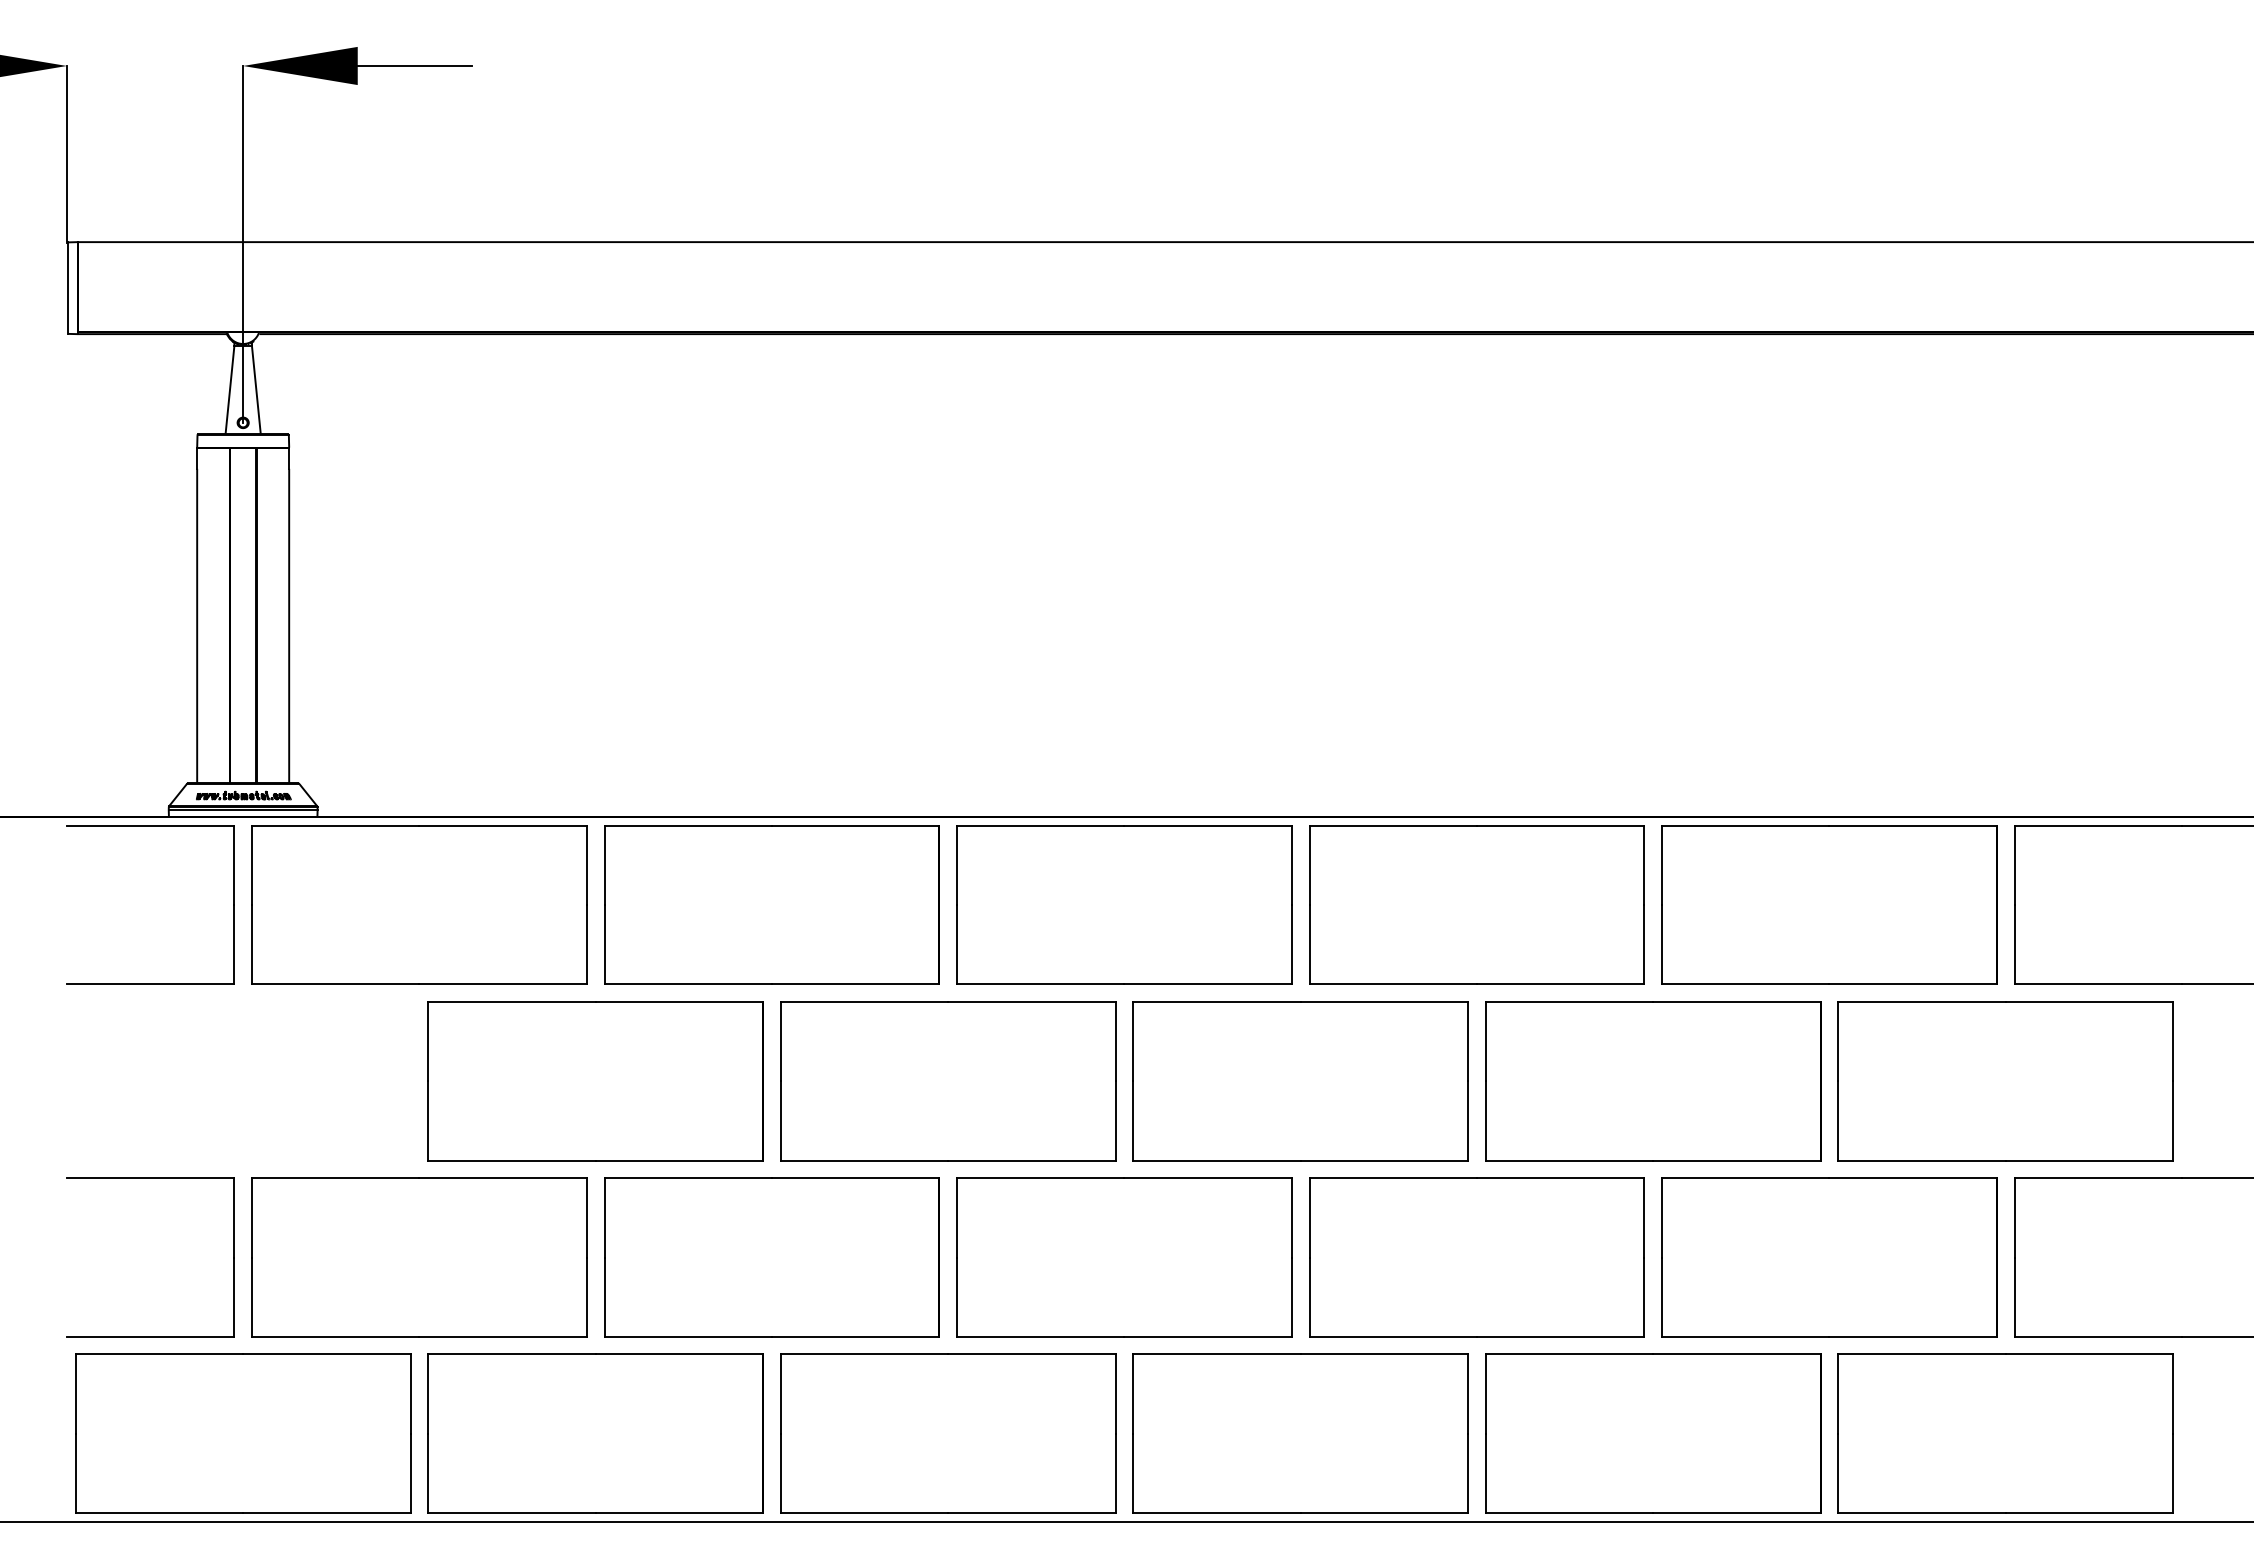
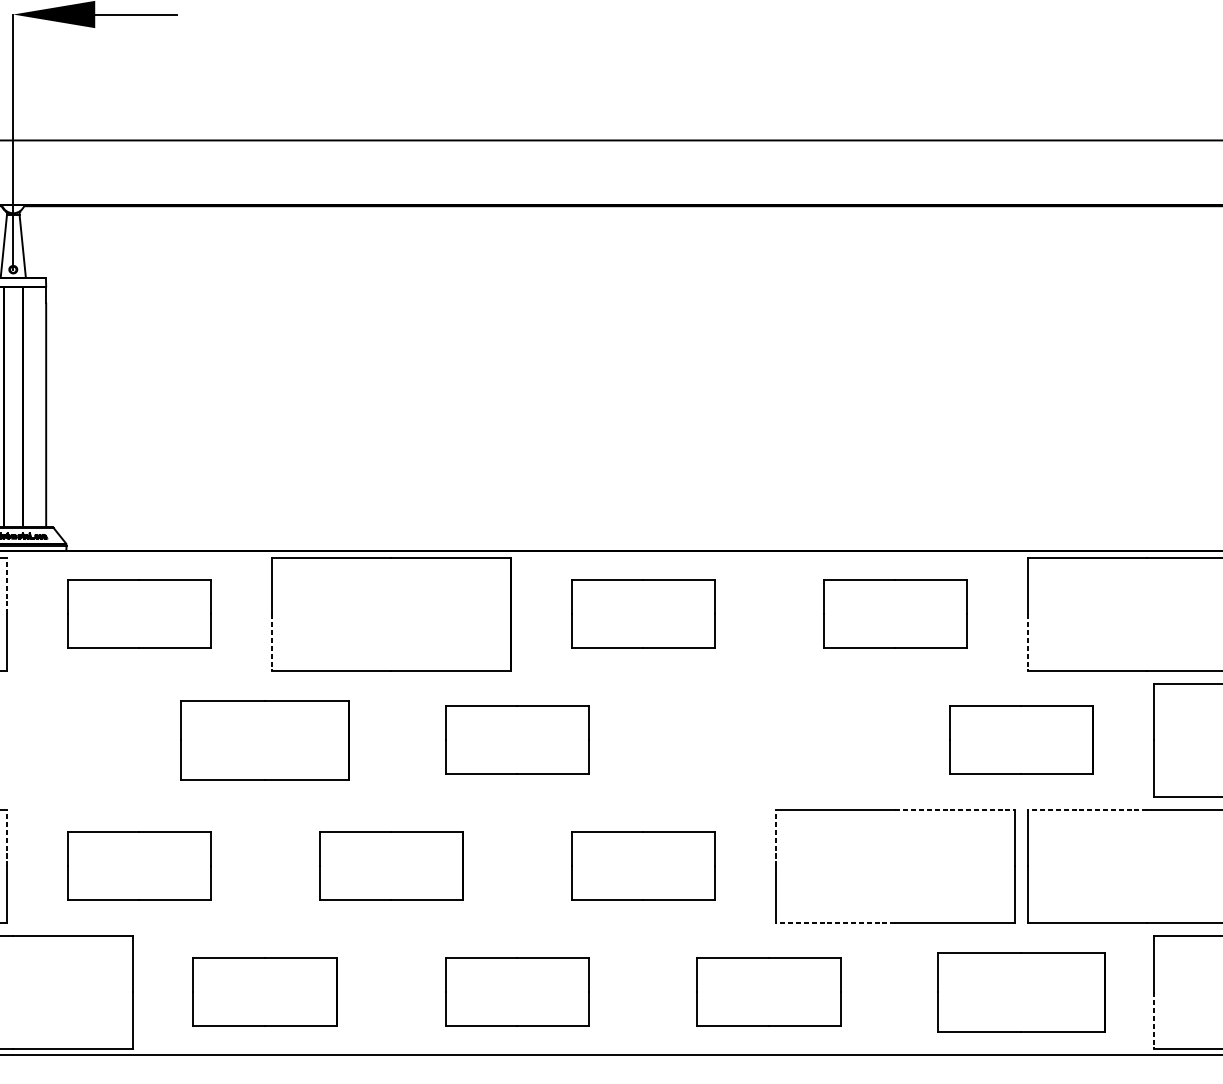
line: (234, 865) -> (7, 586), solid -> dashed
part: (419, 904) -> (139, 613), size x0.6
part: (1124, 904) -> (643, 613), size x0.6
part: (1476, 904) -> (895, 613), size x0.6
line: (604, 944) -> (271, 642), solid -> dashed
line: (1662, 944) -> (1027, 642), solid -> dashed
part: (595, 1081) -> (265, 740), size x0.7
part: (948, 1081) -> (517, 740), size x0.6
part: (1300, 1081) -> (769, 740), removed
part: (1653, 1081) -> (1021, 740), size x0.6
line: (1560, 1178) -> (955, 809), solid -> dashed
line: (1745, 1178) -> (1087, 809), solid -> dashed
line: (234, 1217) -> (7, 837), solid -> dashed
line: (1309, 1217) -> (775, 837), solid -> dashed
part: (419, 1257) -> (139, 866), size x0.6
part: (771, 1257) -> (390, 866), size x0.6
part: (1124, 1257) -> (643, 866), size x0.6
line: (1393, 1336) -> (835, 922), solid -> dashed
part: (595, 1433) -> (265, 992), size x0.6
part: (948, 1433) -> (517, 992), size x0.6
part: (1300, 1433) -> (769, 992), size x0.6
part: (1653, 1433) -> (1021, 992), size x0.7
line: (1838, 1473) -> (1153, 1020), solid -> dashed

